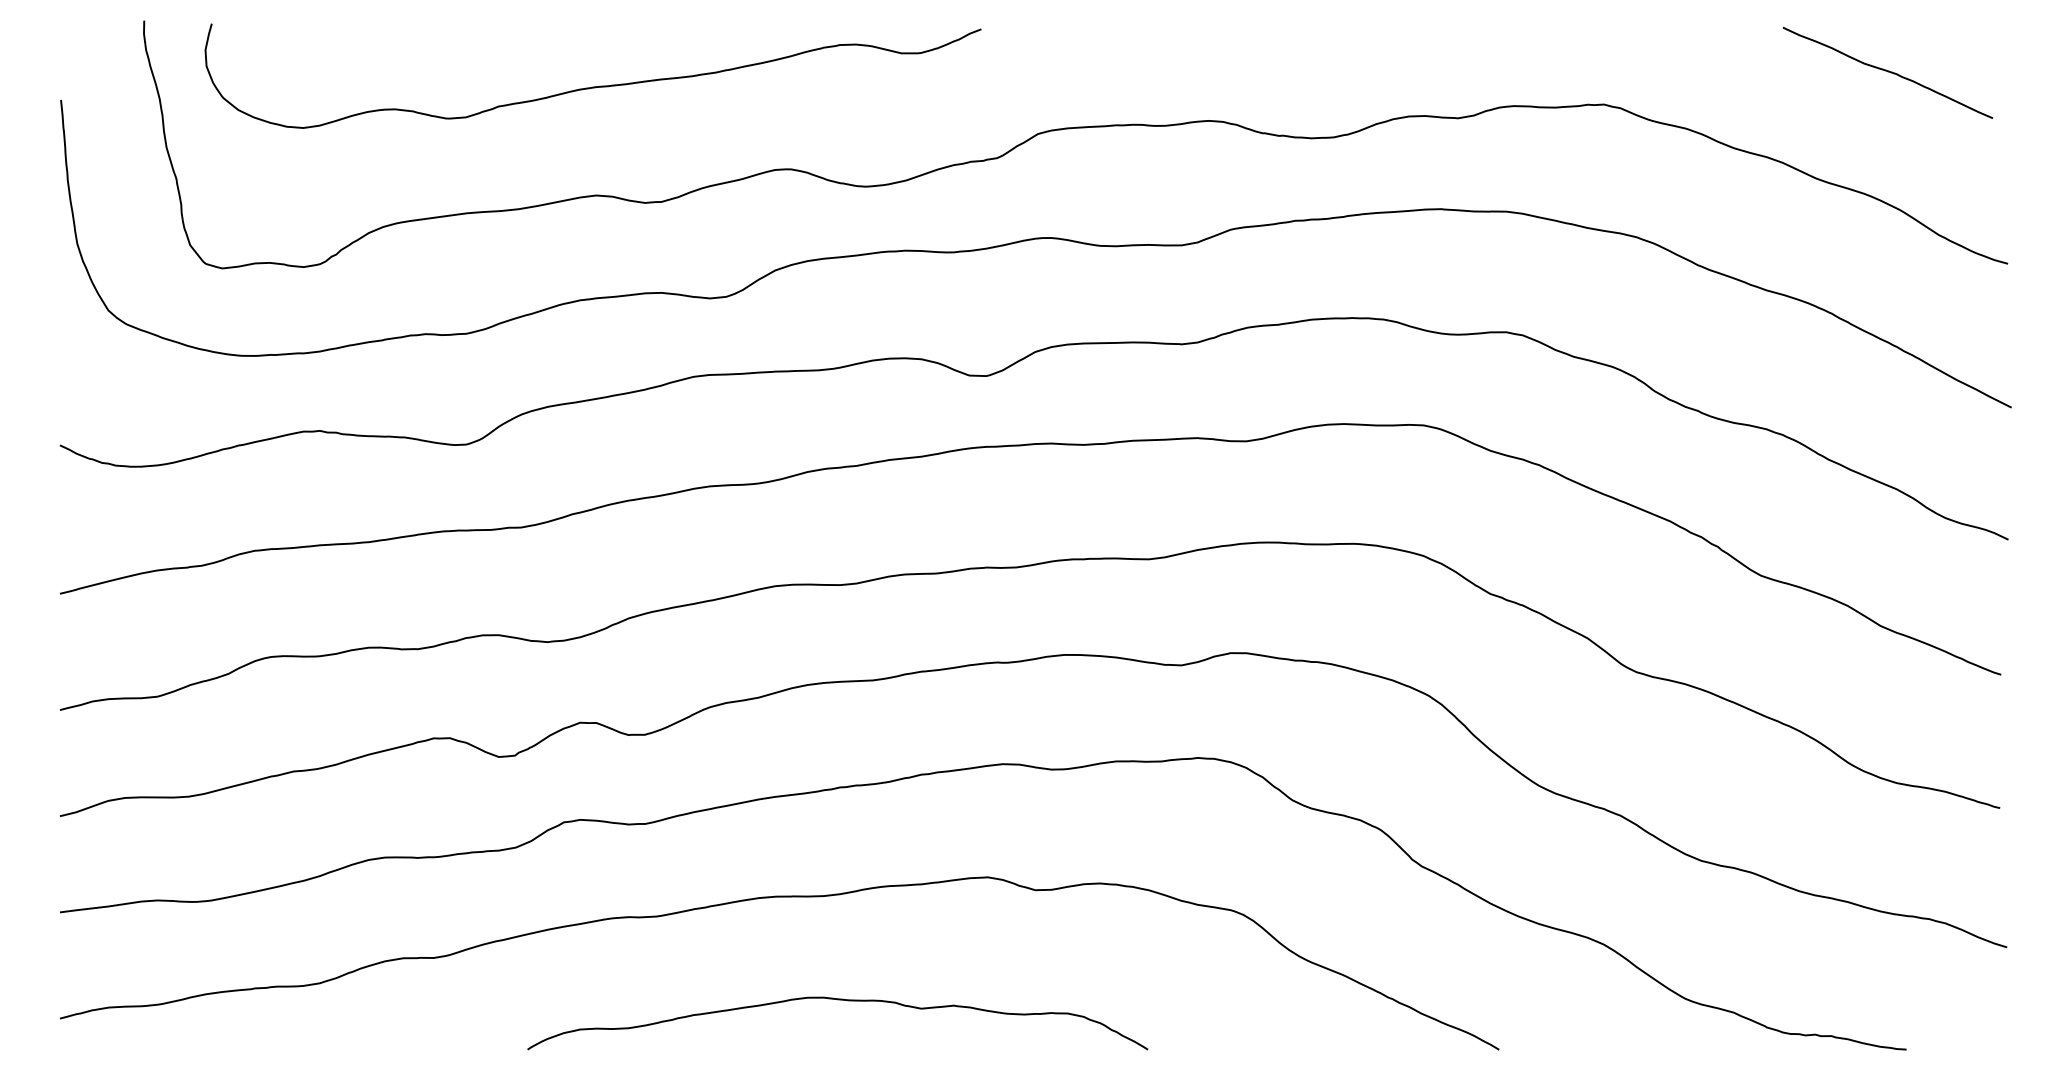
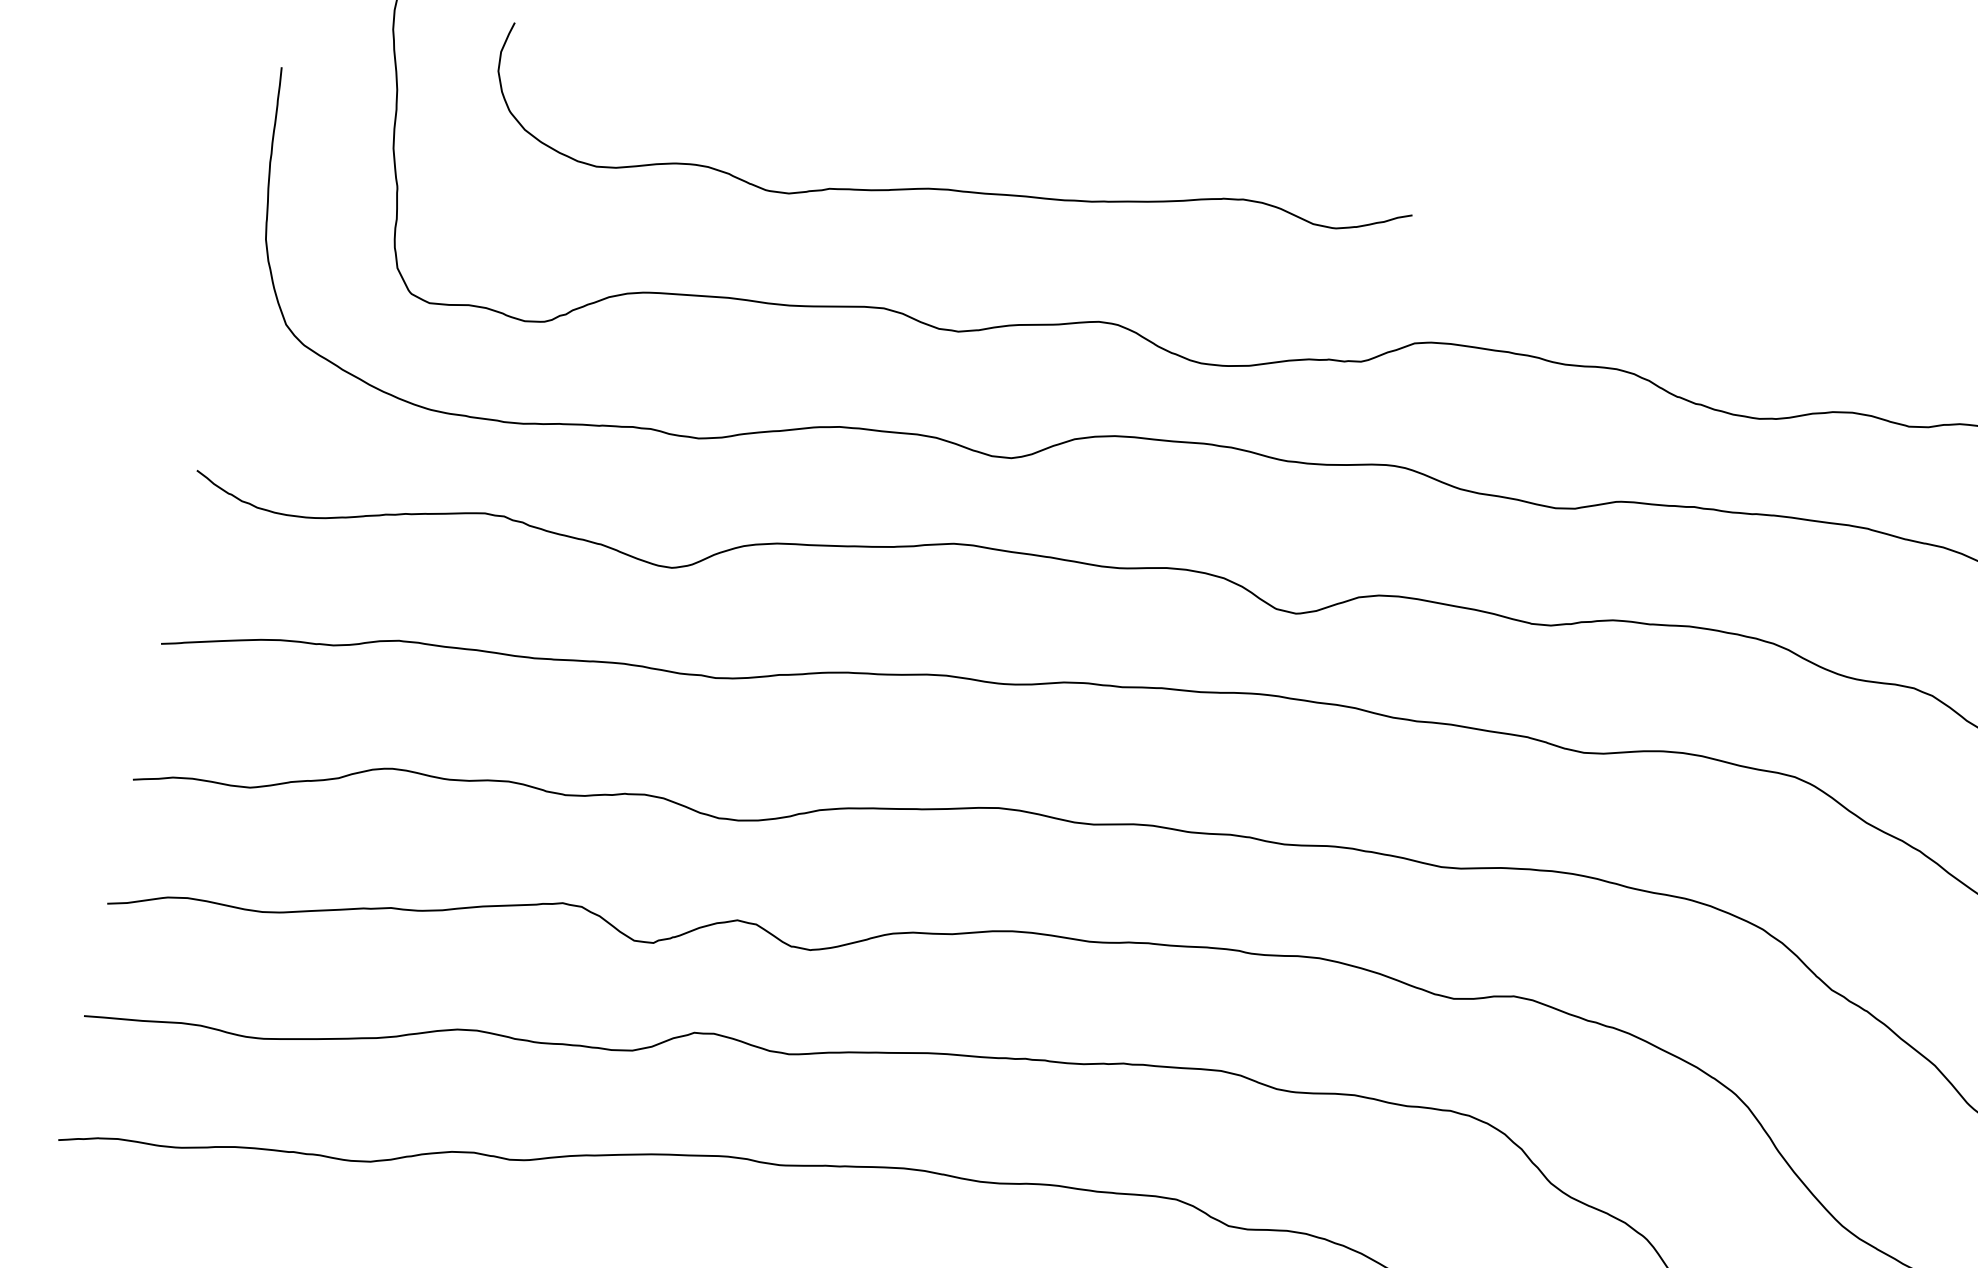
curve: (592, 86) -> (944, 188), moved

